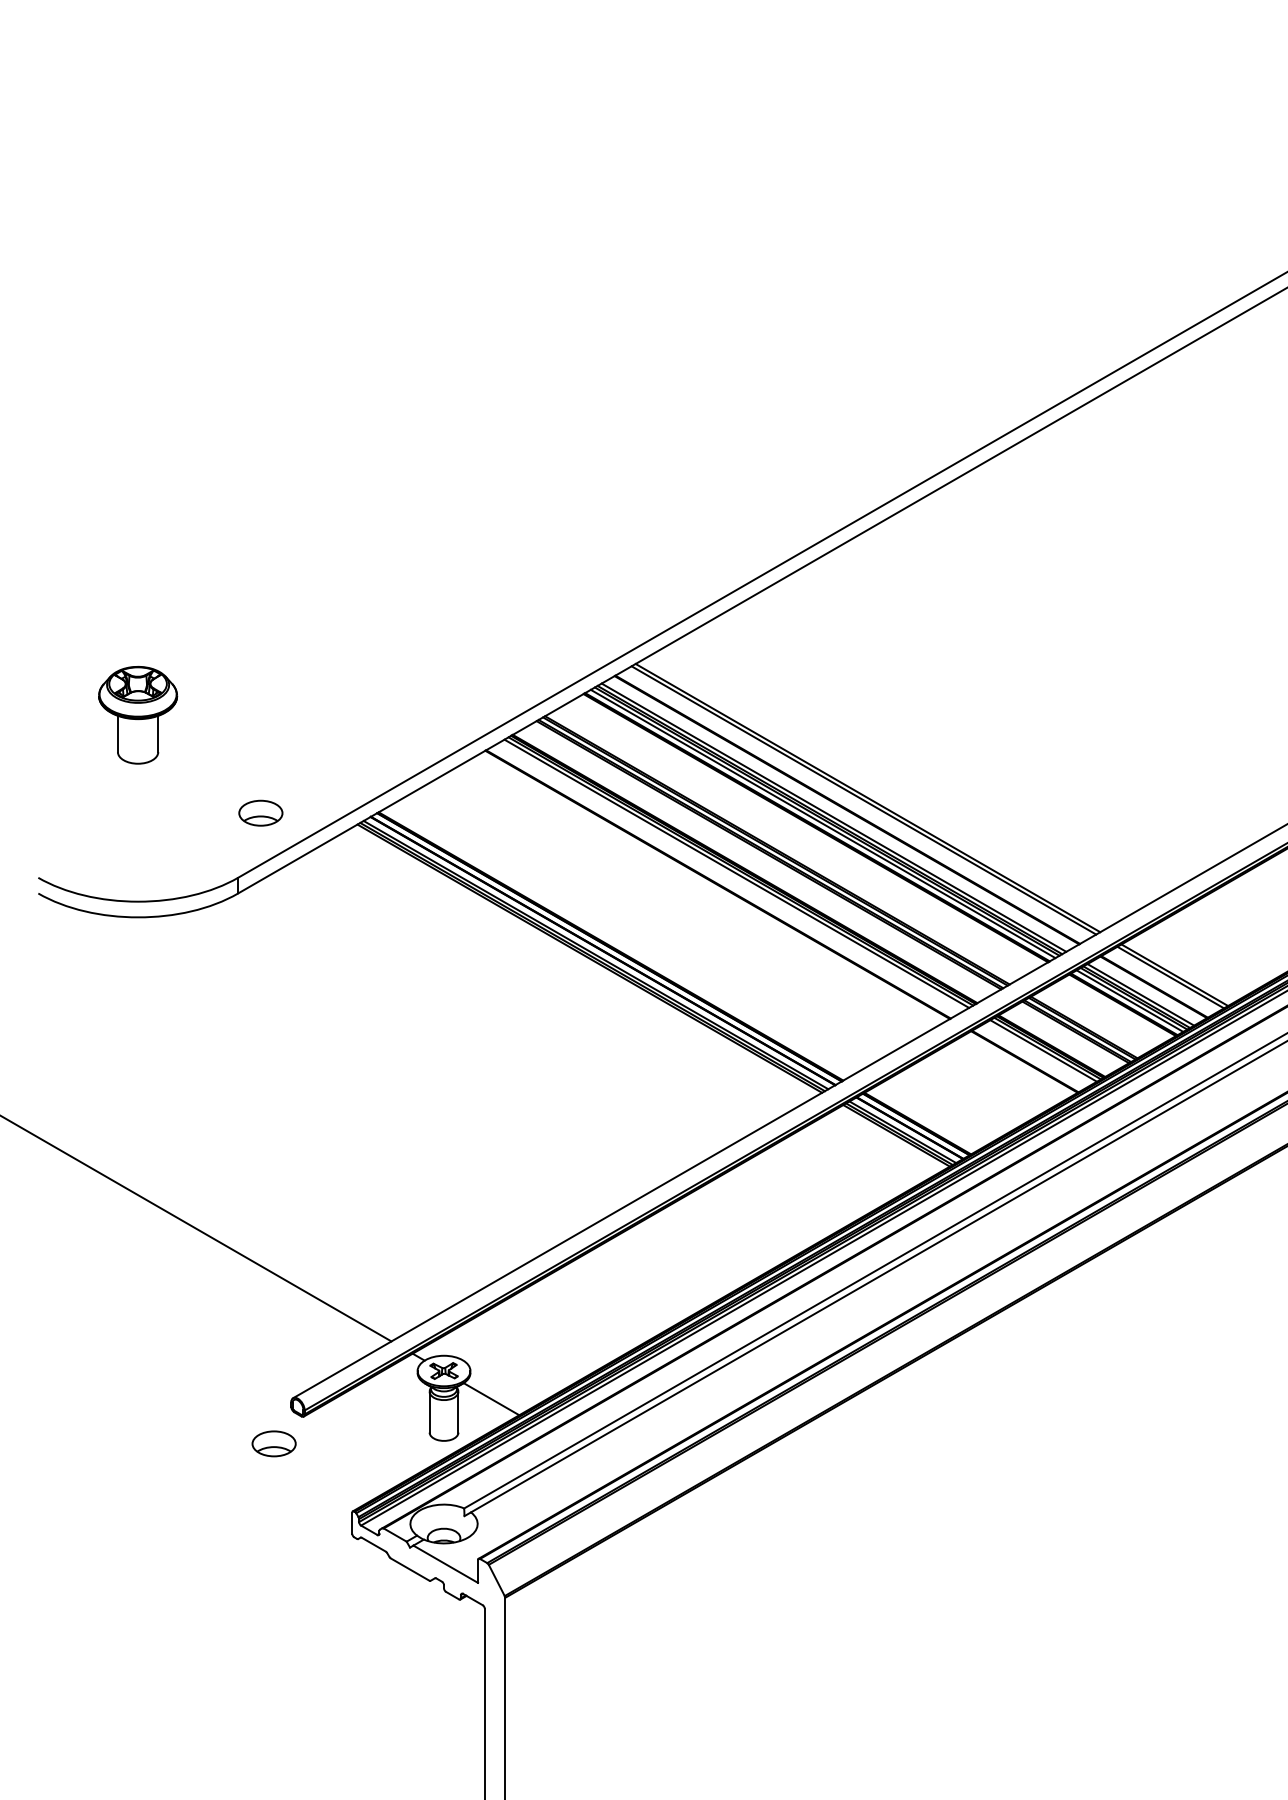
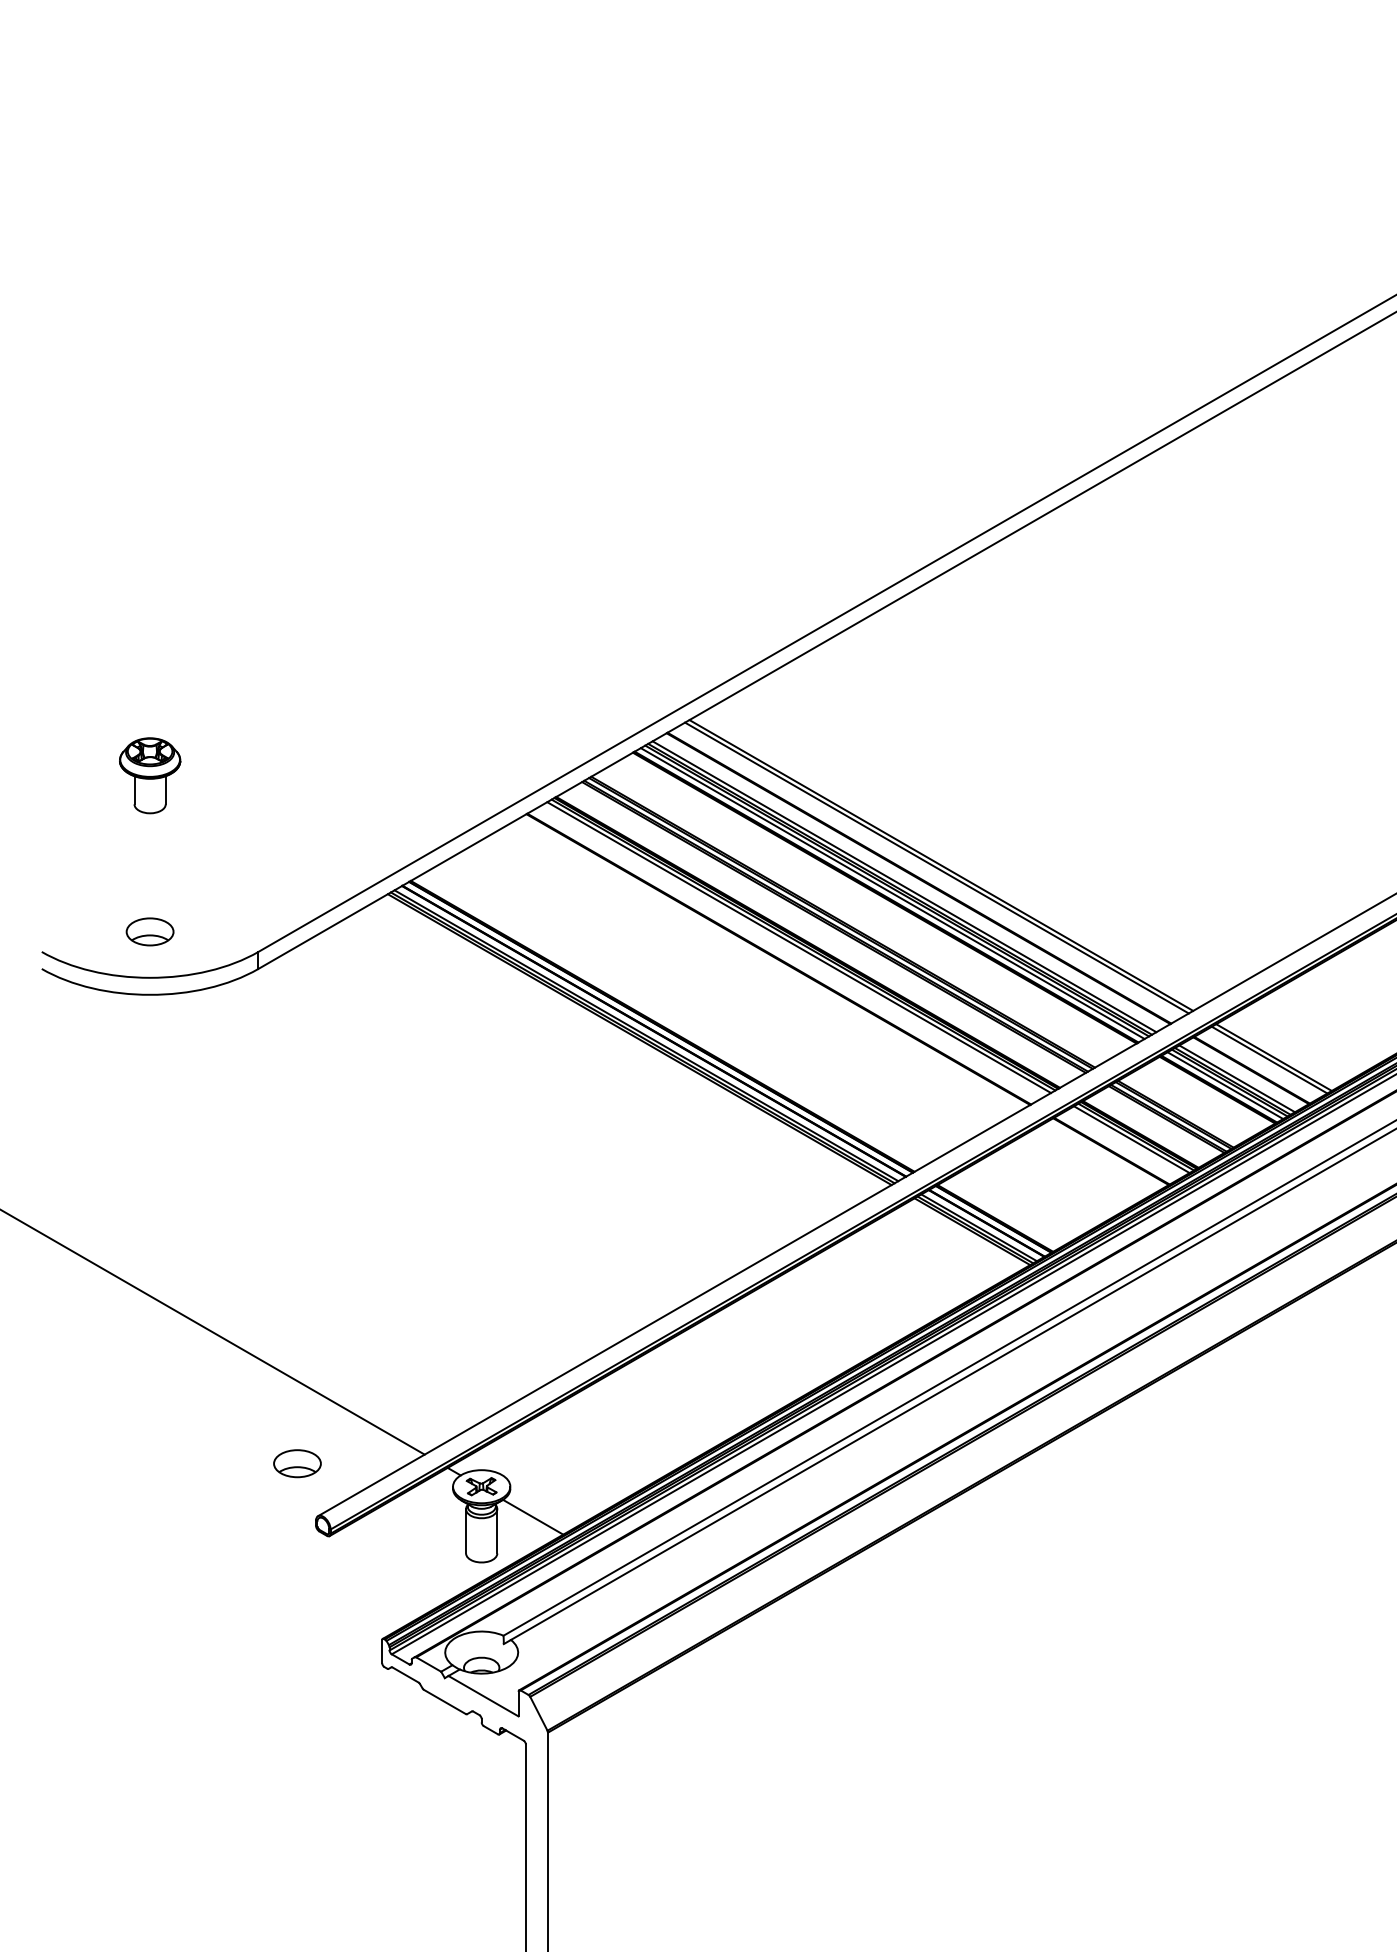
part: (138, 715) -> (150, 775), size x0.71
part: (260, 812) -> (149, 931), moved
part: (274, 1443) -> (297, 1463), moved

